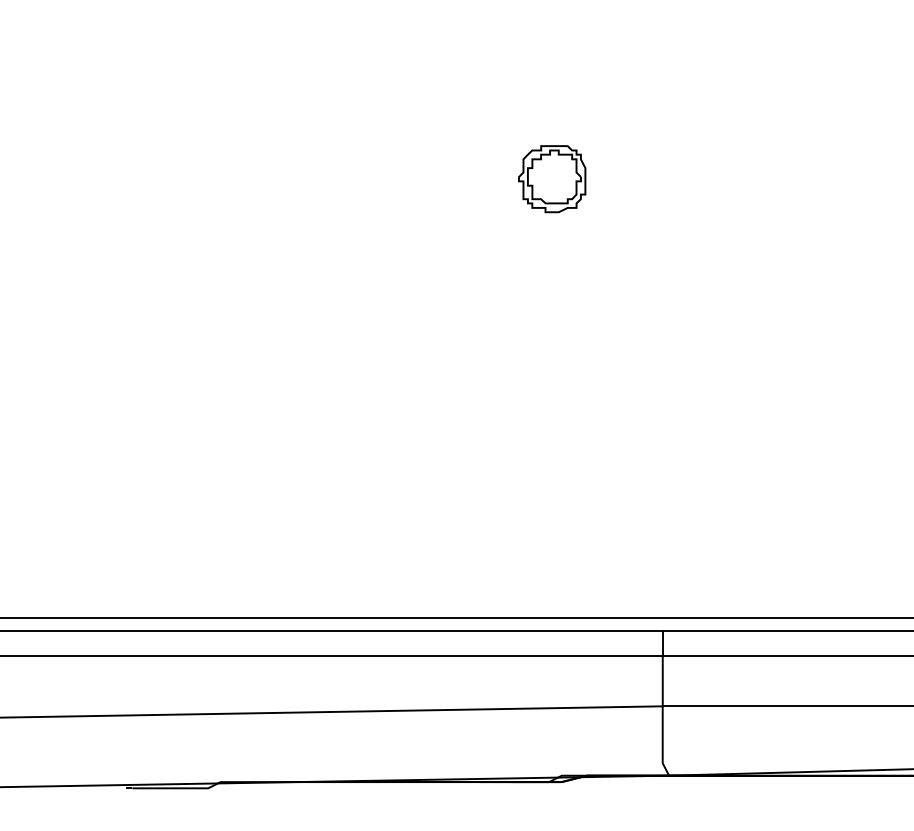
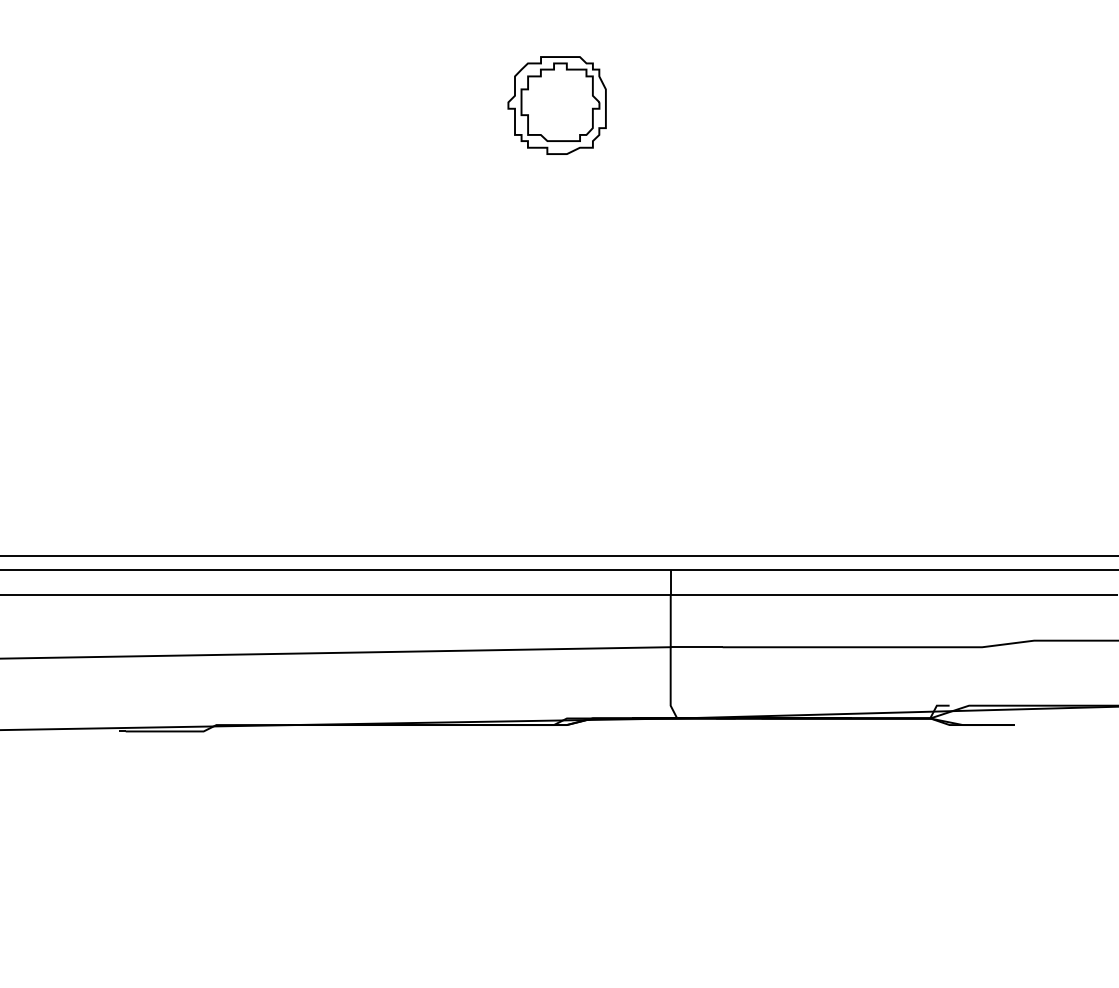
part: (551, 179) -> (556, 105), size x1.43

